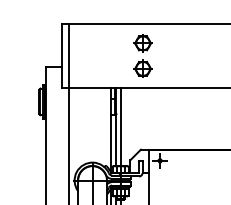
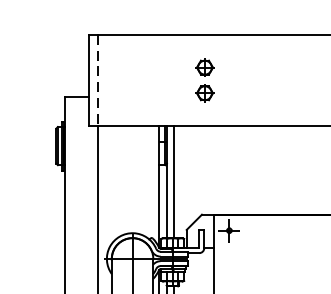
part: (142, 55) -> (204, 79), size x0.7
line: (68, 56) -> (98, 81), solid -> dashed

